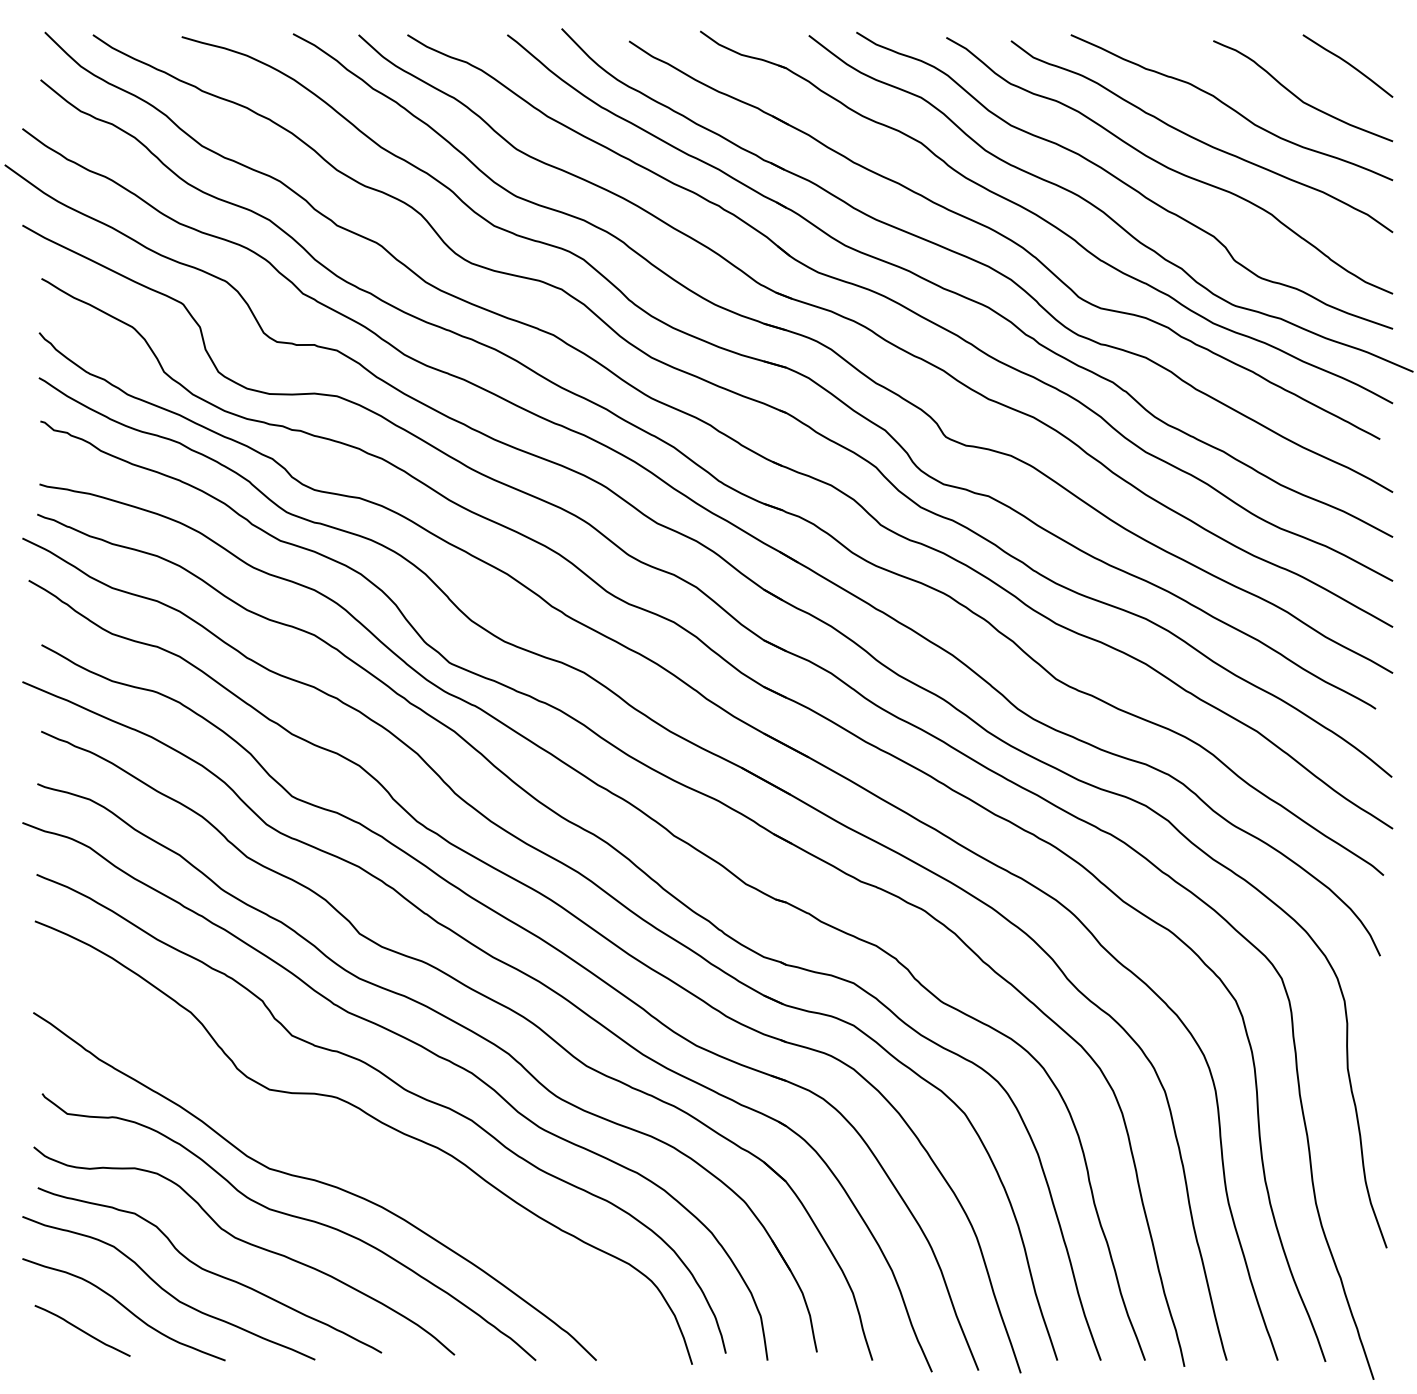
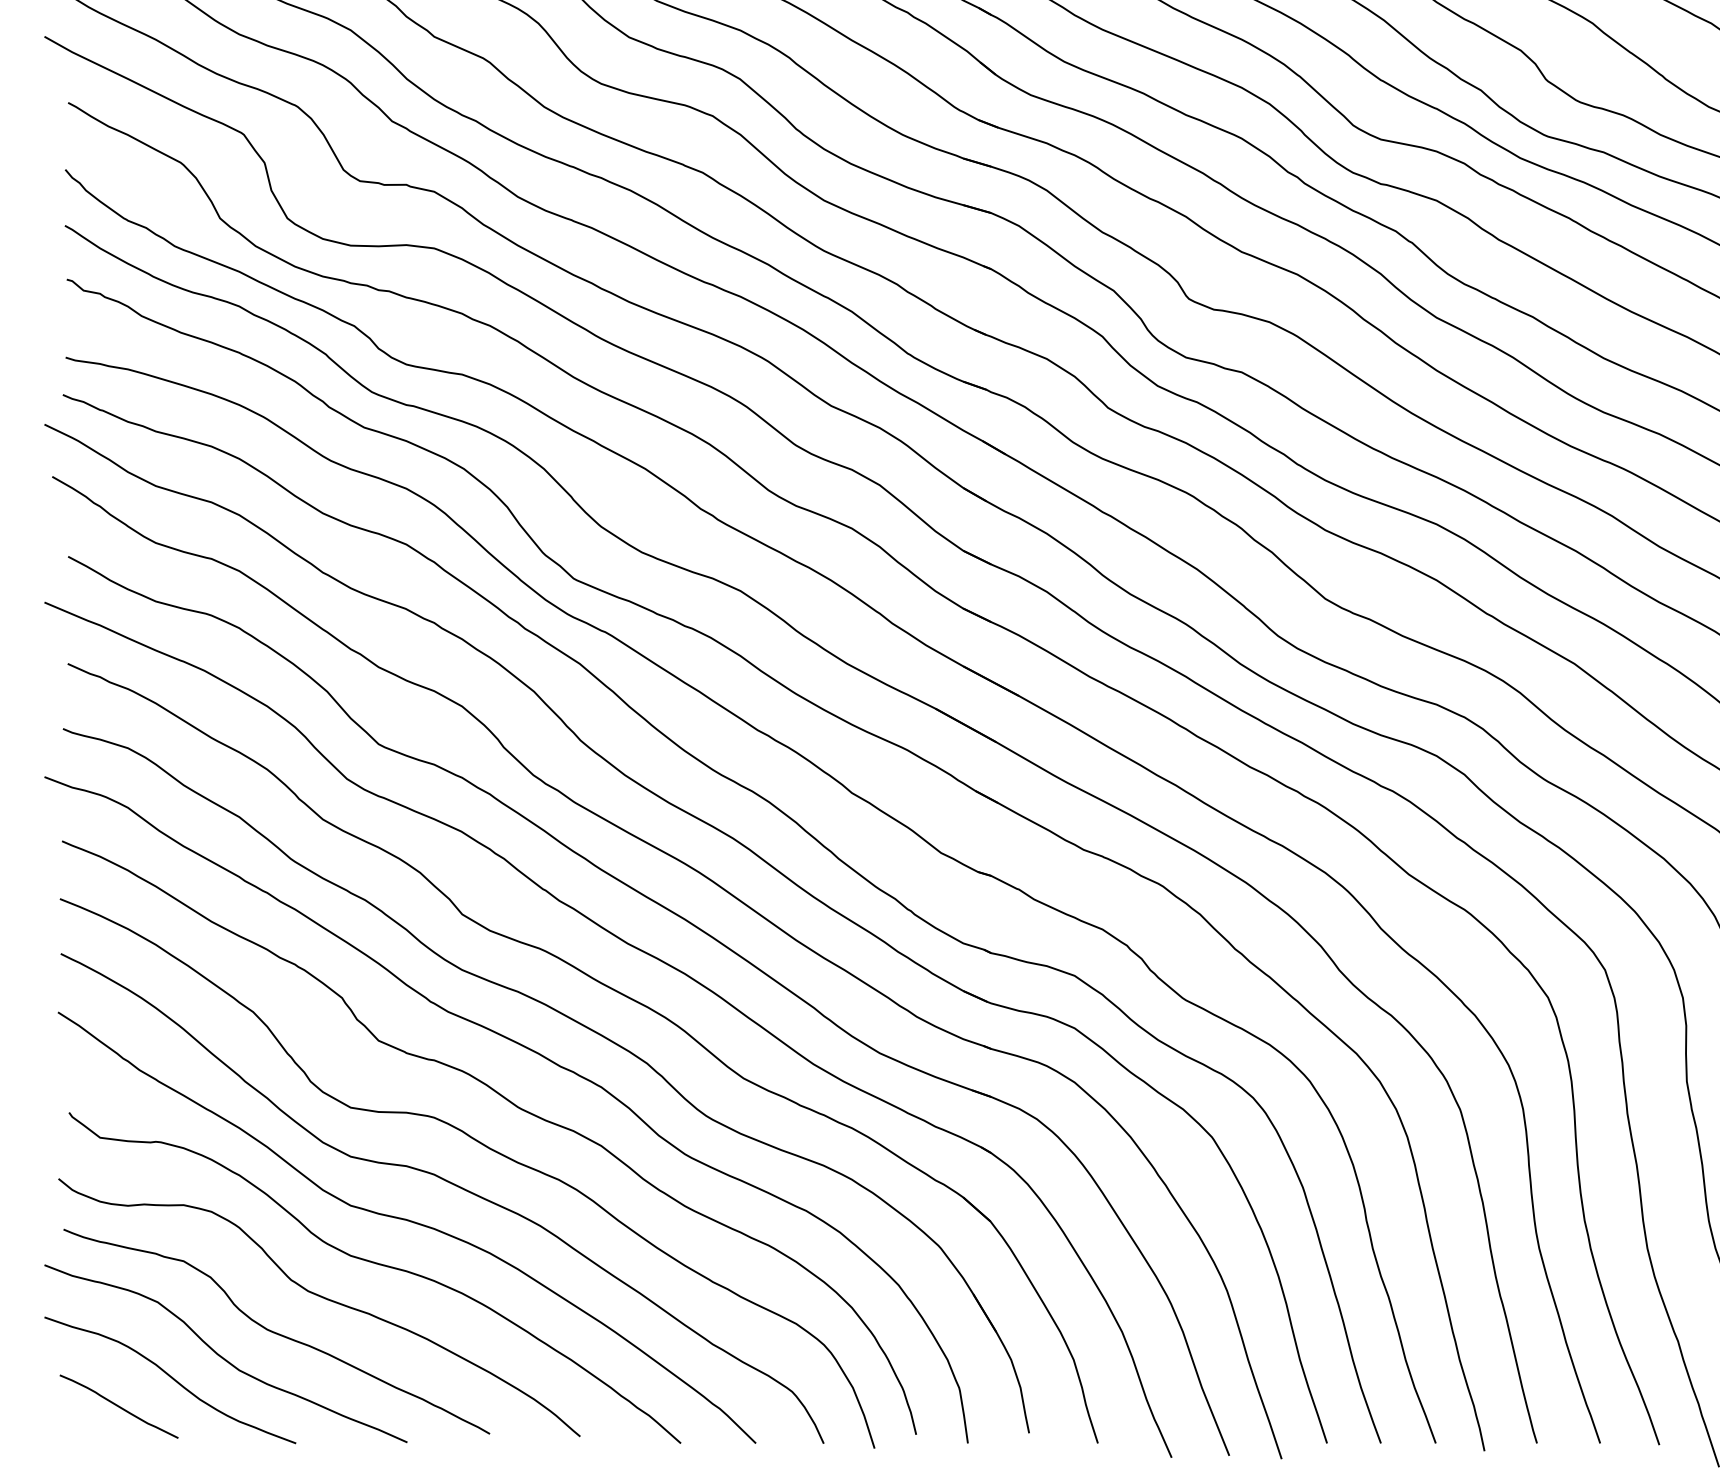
curve: (348, 1150) -> (448, 1183), added

